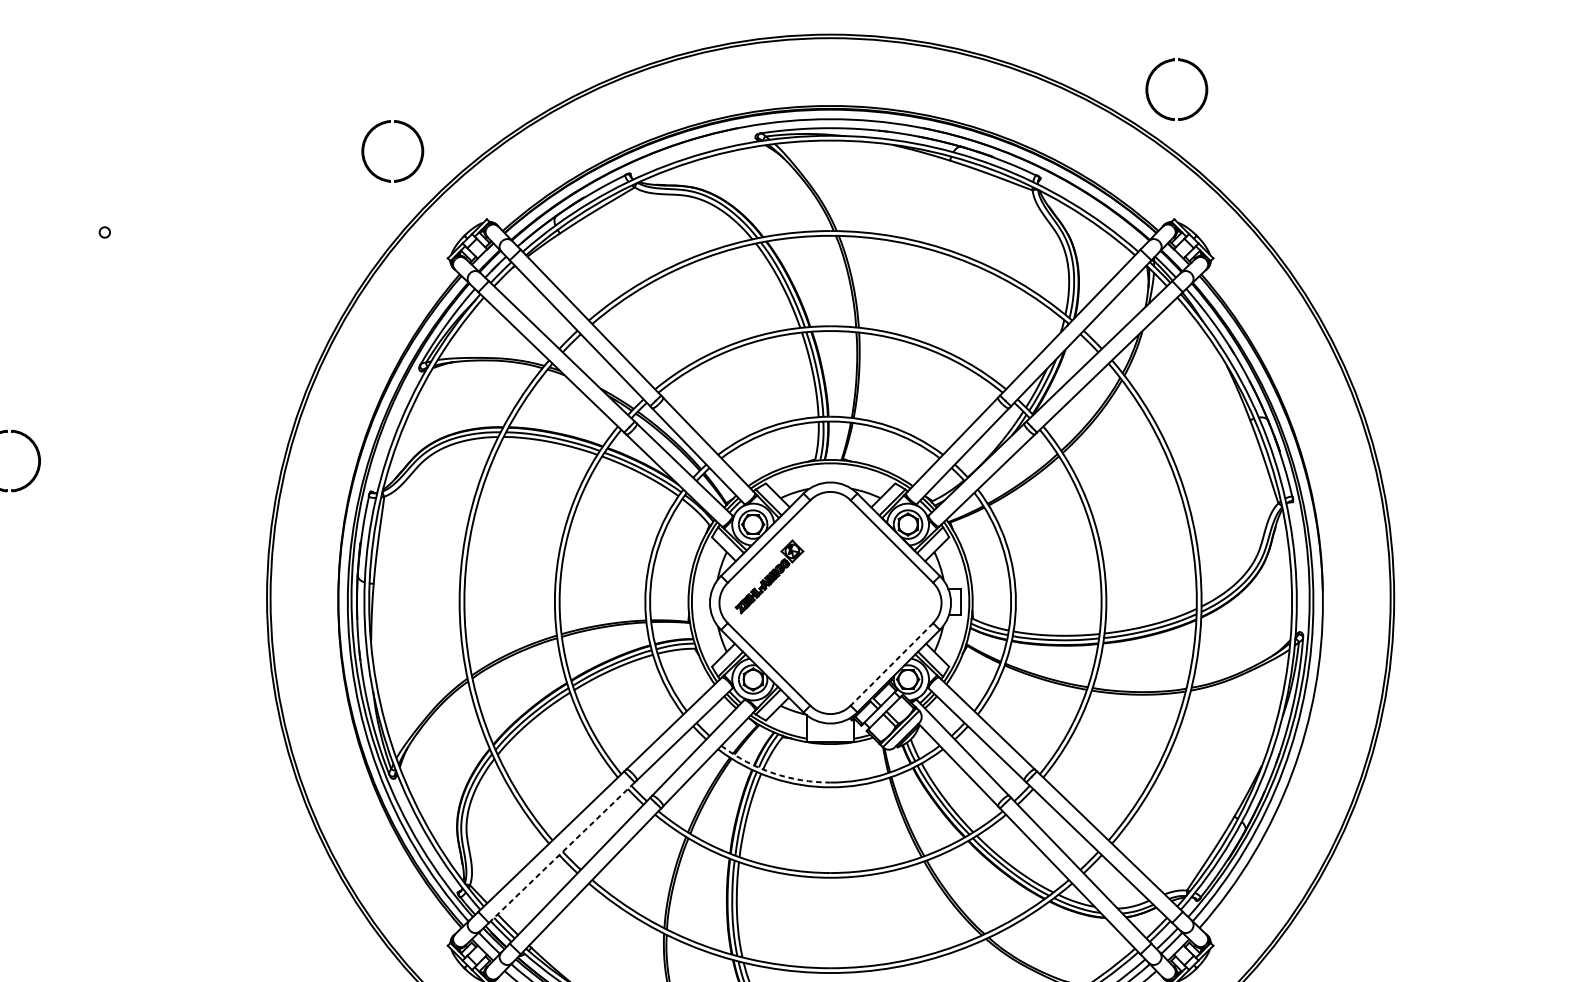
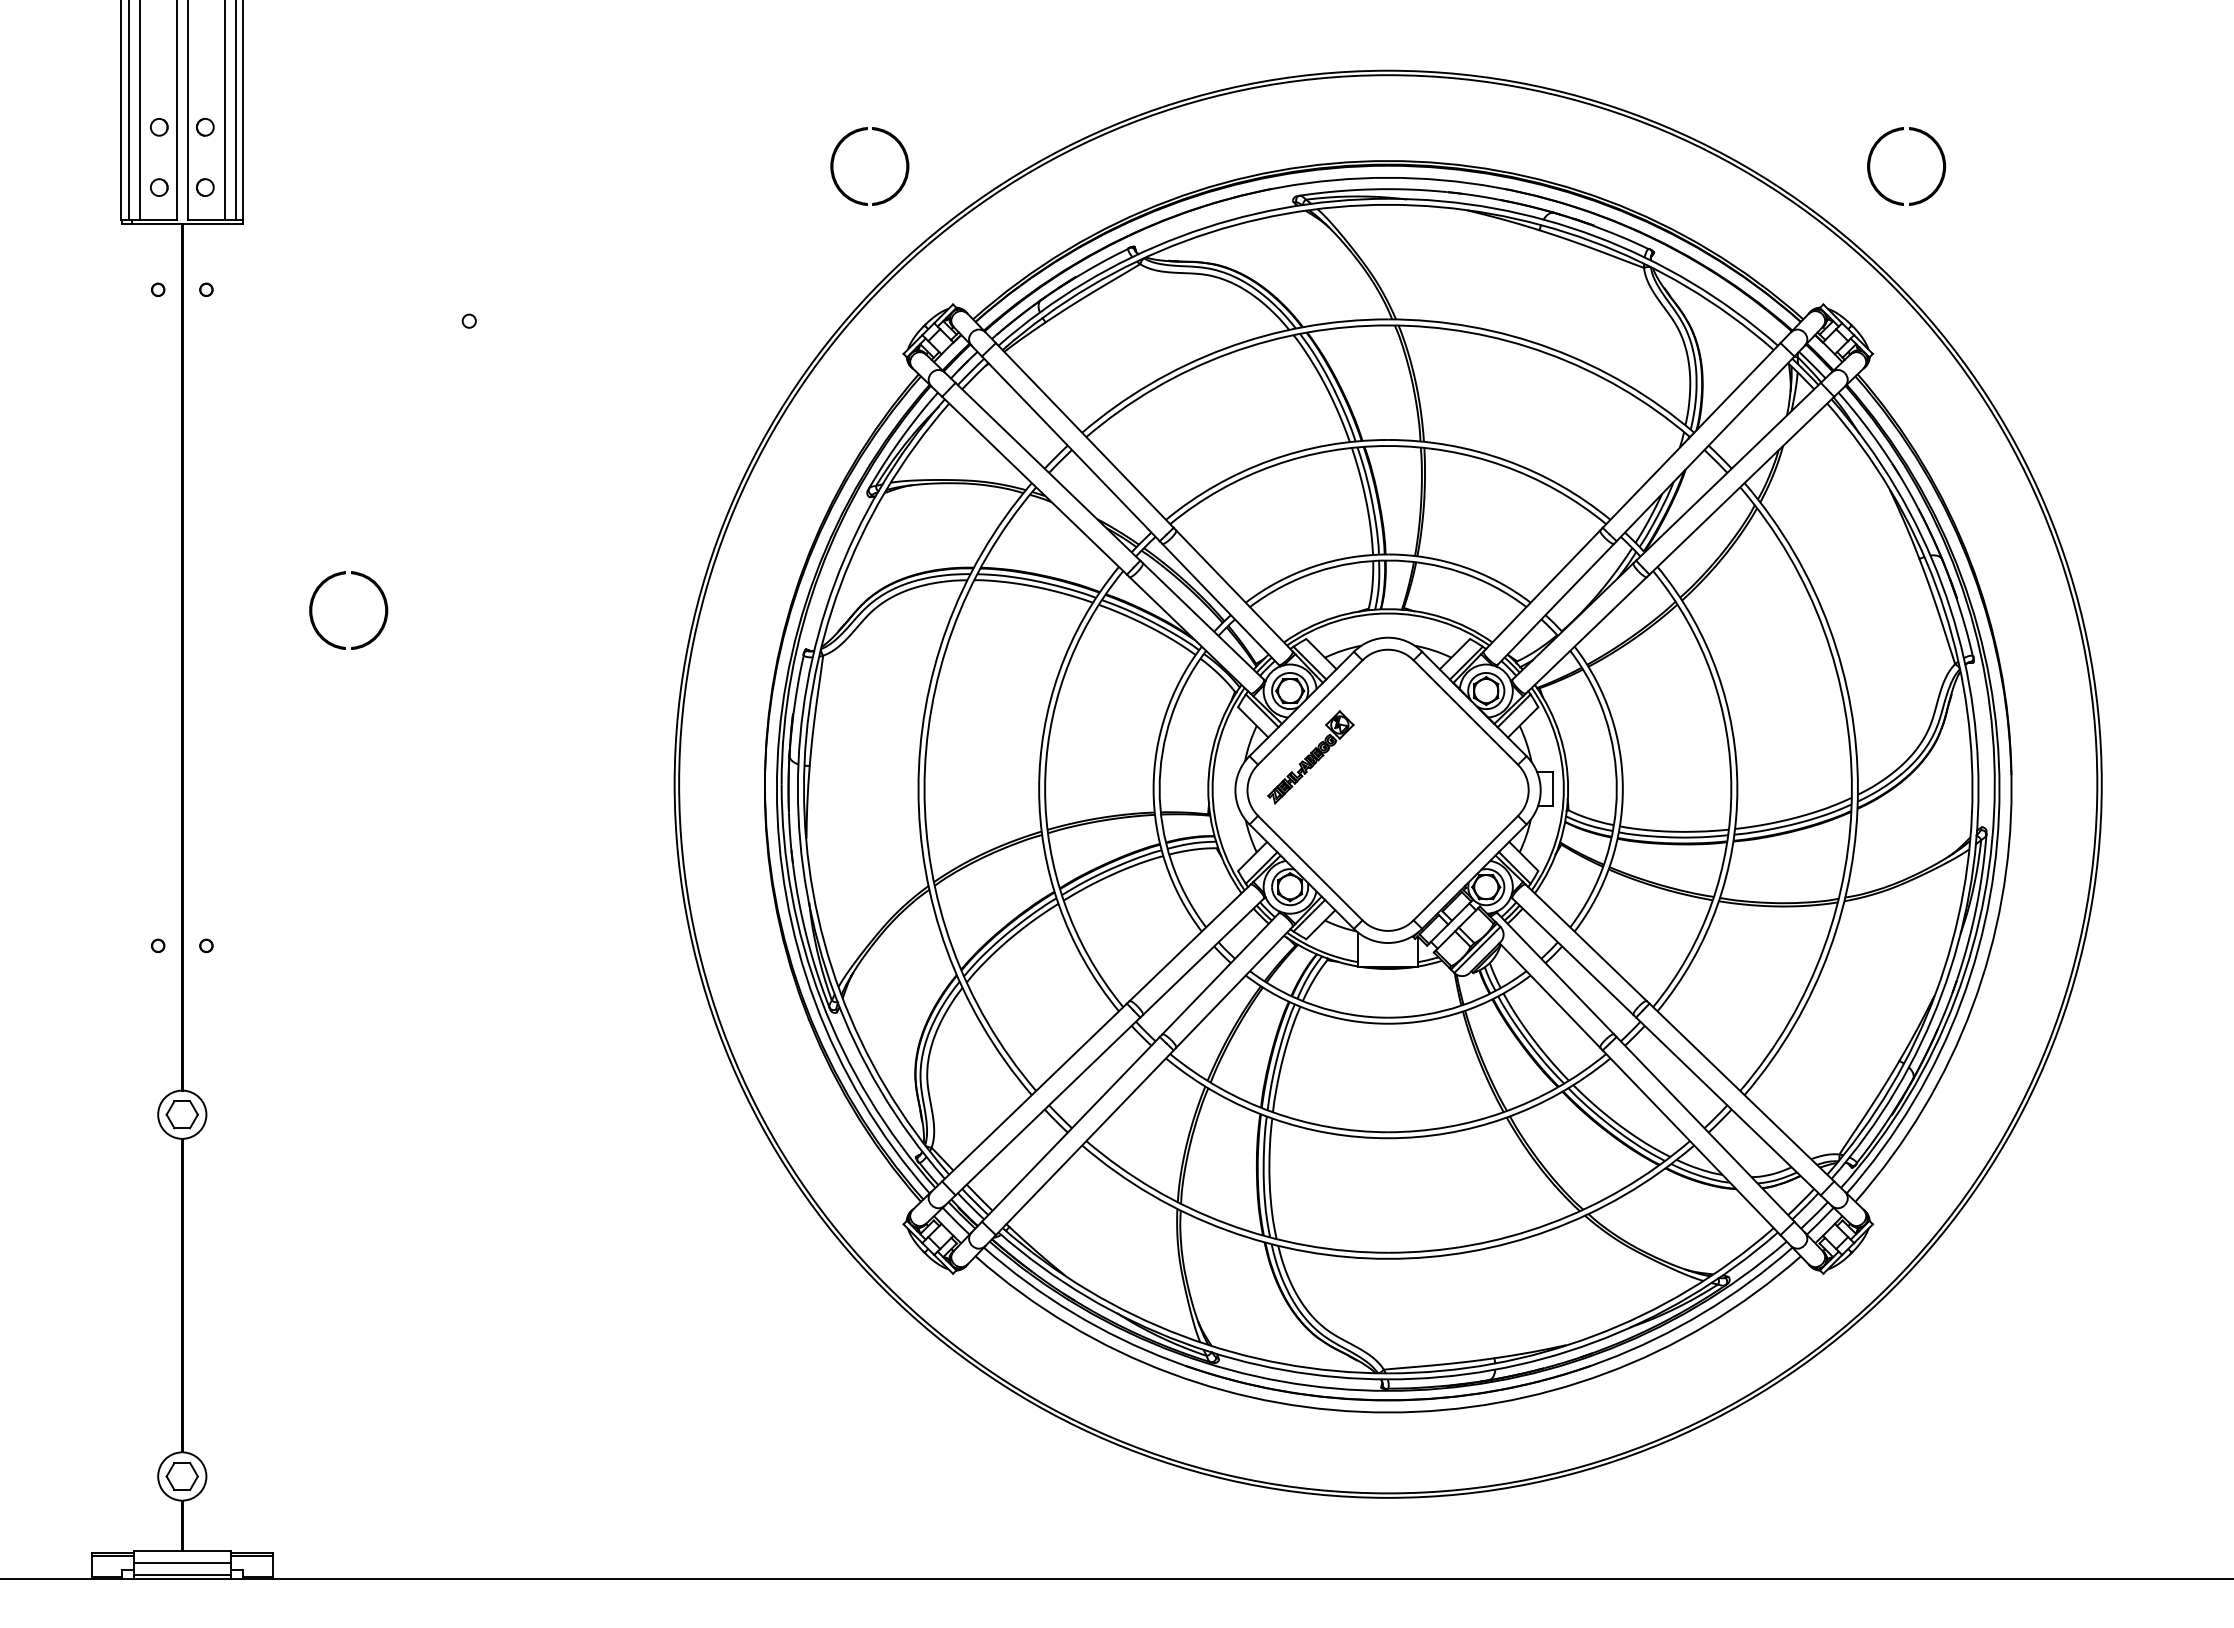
part: (1149, 83) -> (1871, 158), moved
part: (364, 145) -> (834, 159), moved
line: (891, 664) -> (1465, 868), dashed -> solid
arc: (773, 772) -> (1315, 1005), dashed -> solid
line: (562, 852) -> (1048, 1106), dashed -> solid

